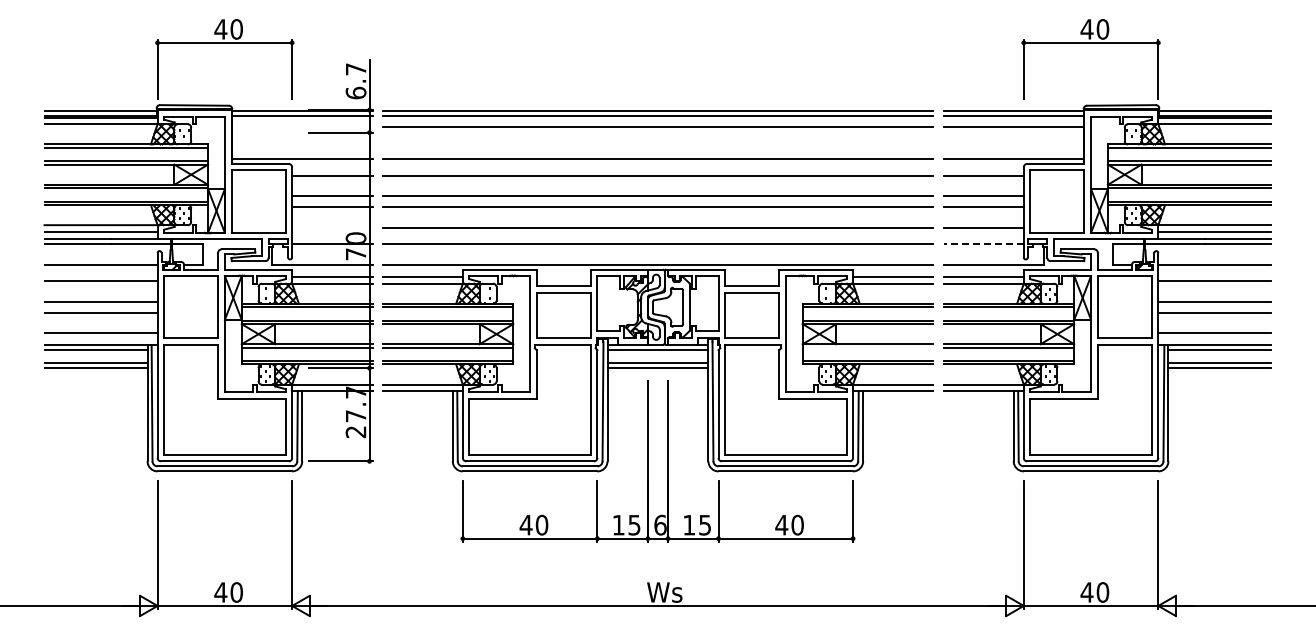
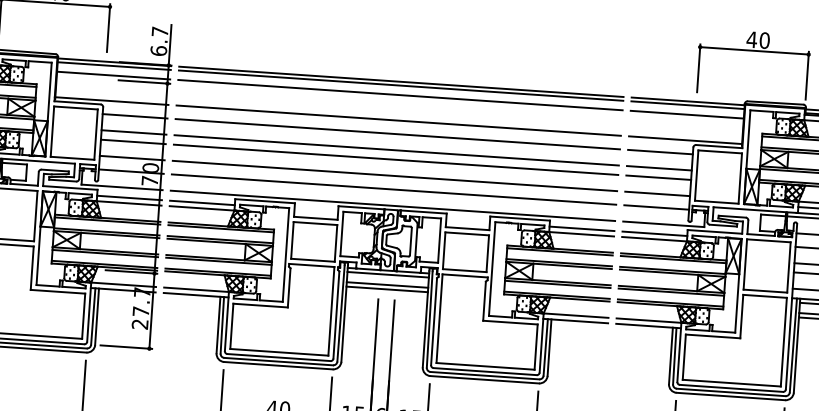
line: (302, 127) -> (113, 75), added
line: (332, 227) -> (132, 158), added
line: (983, 244) -> (656, 207), dashed -> solid
line: (867, 347) -> (557, 284), added

